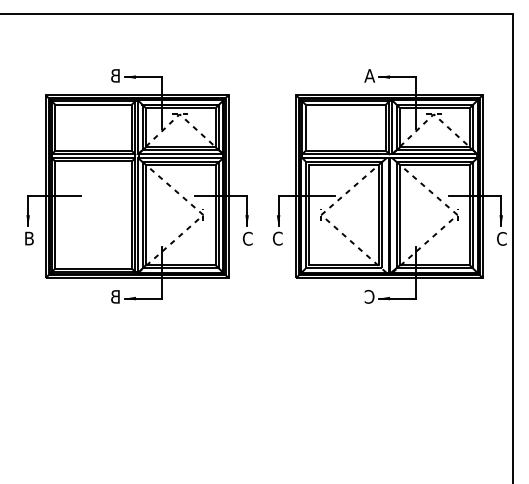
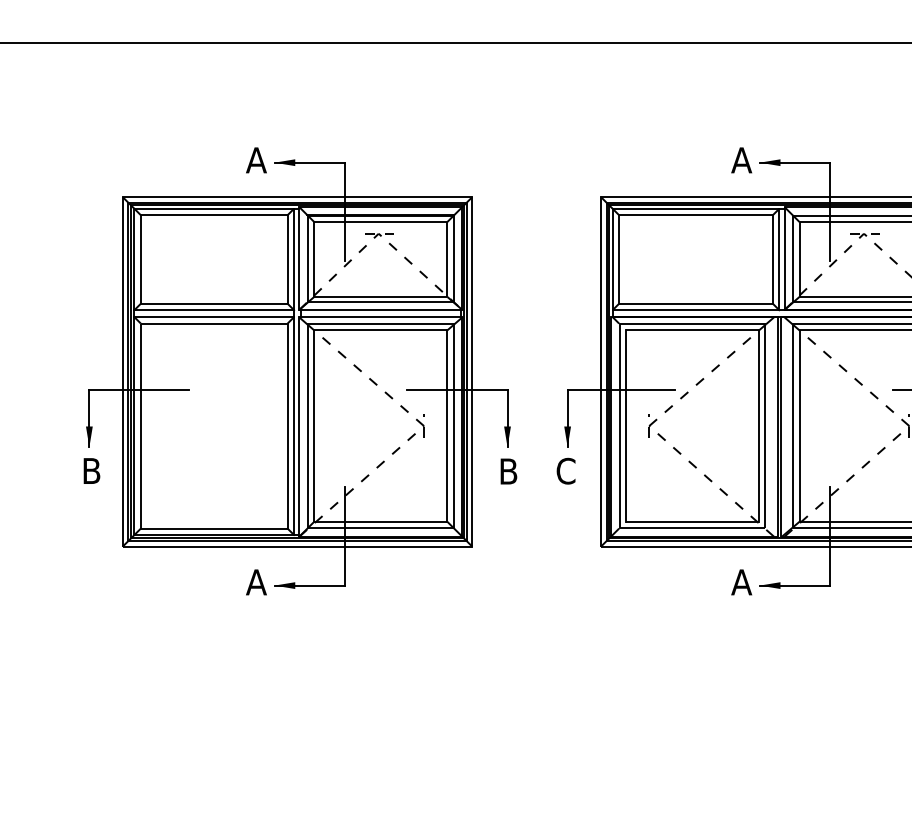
text: (115, 75) -> (256, 159), B -> A
text: (247, 238) -> (508, 470), C -> B
text: (115, 296) -> (256, 581), B -> A
text: (369, 296) -> (741, 581), C -> A

